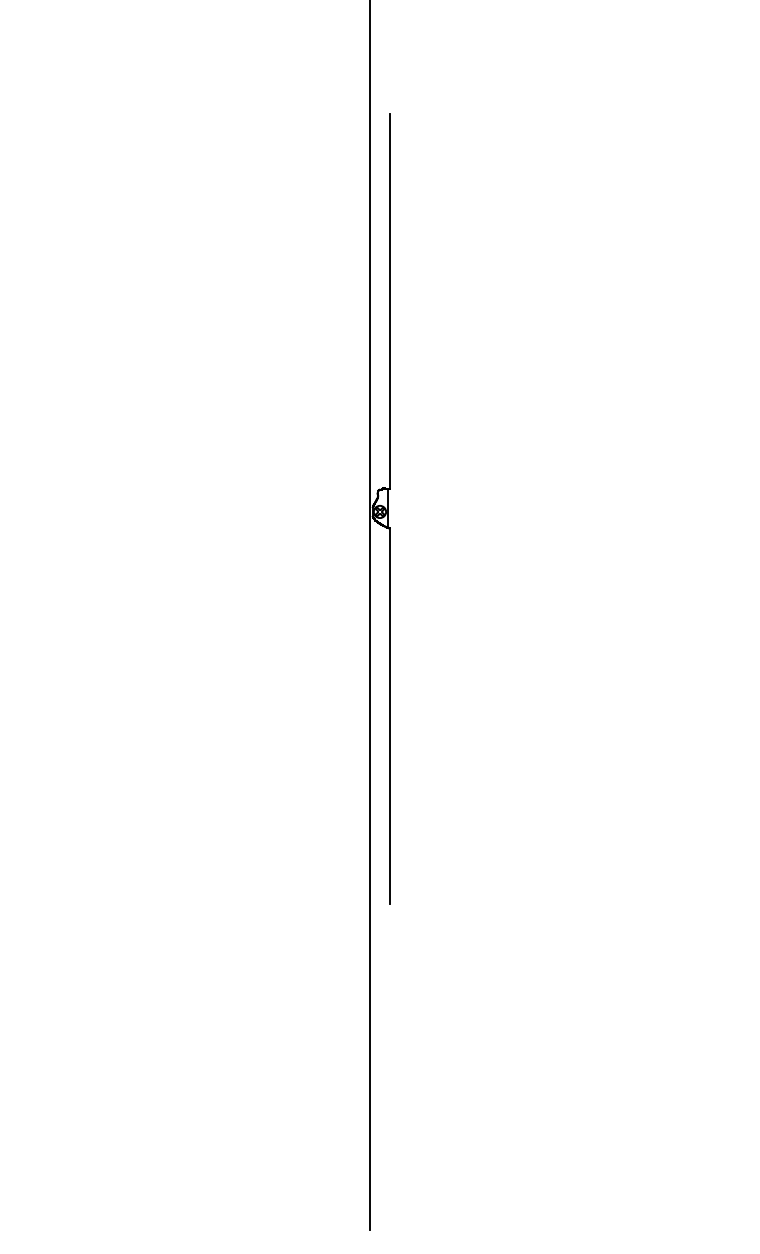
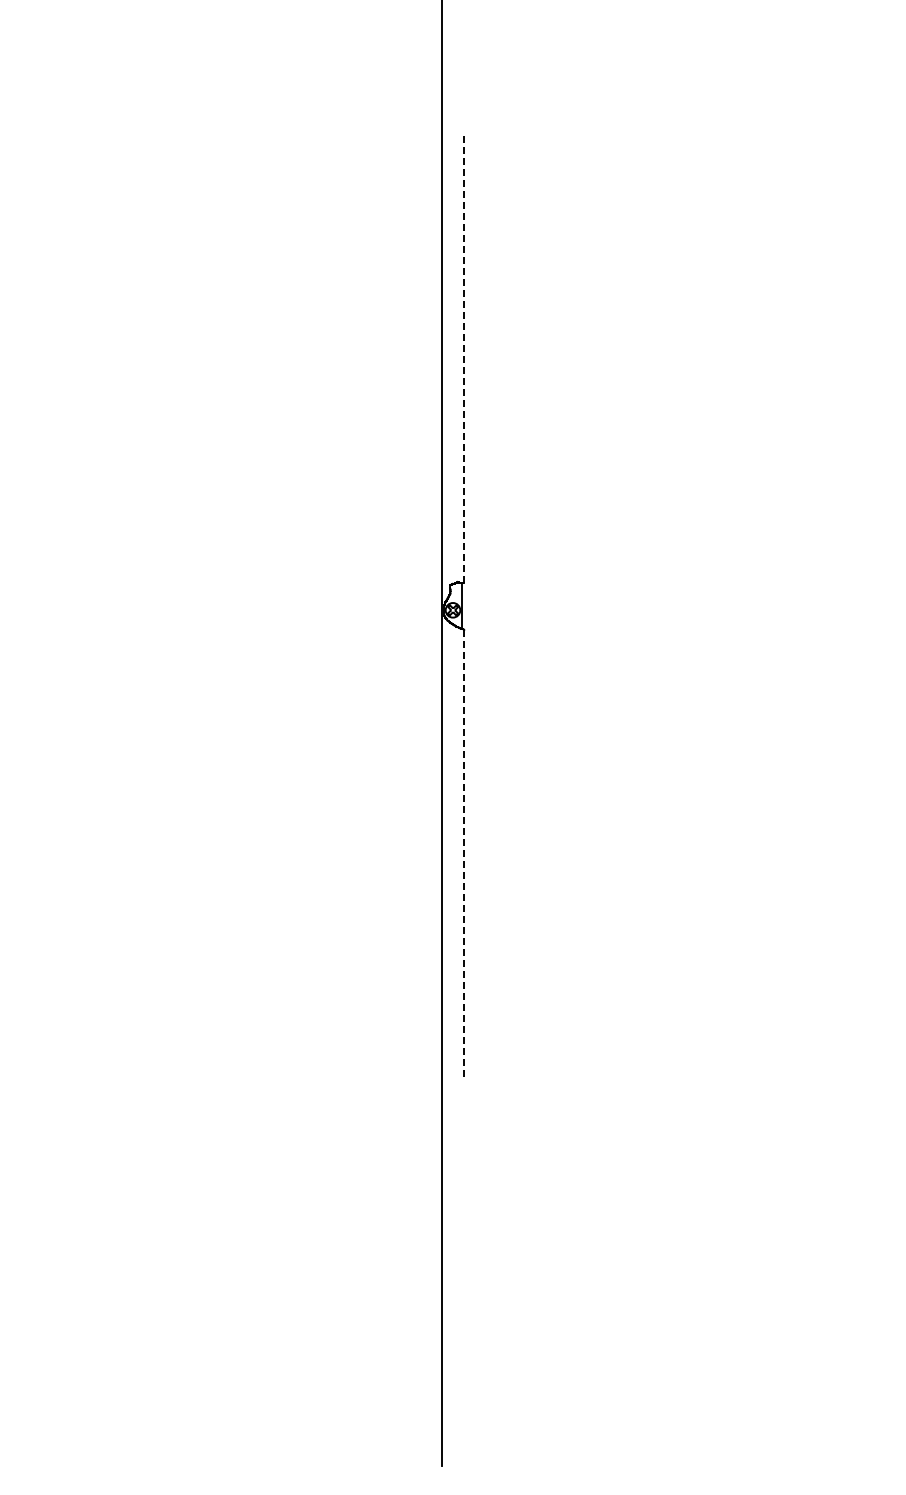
line: (389, 302) -> (464, 360), solid -> dashed
line: (389, 715) -> (464, 853), solid -> dashed

